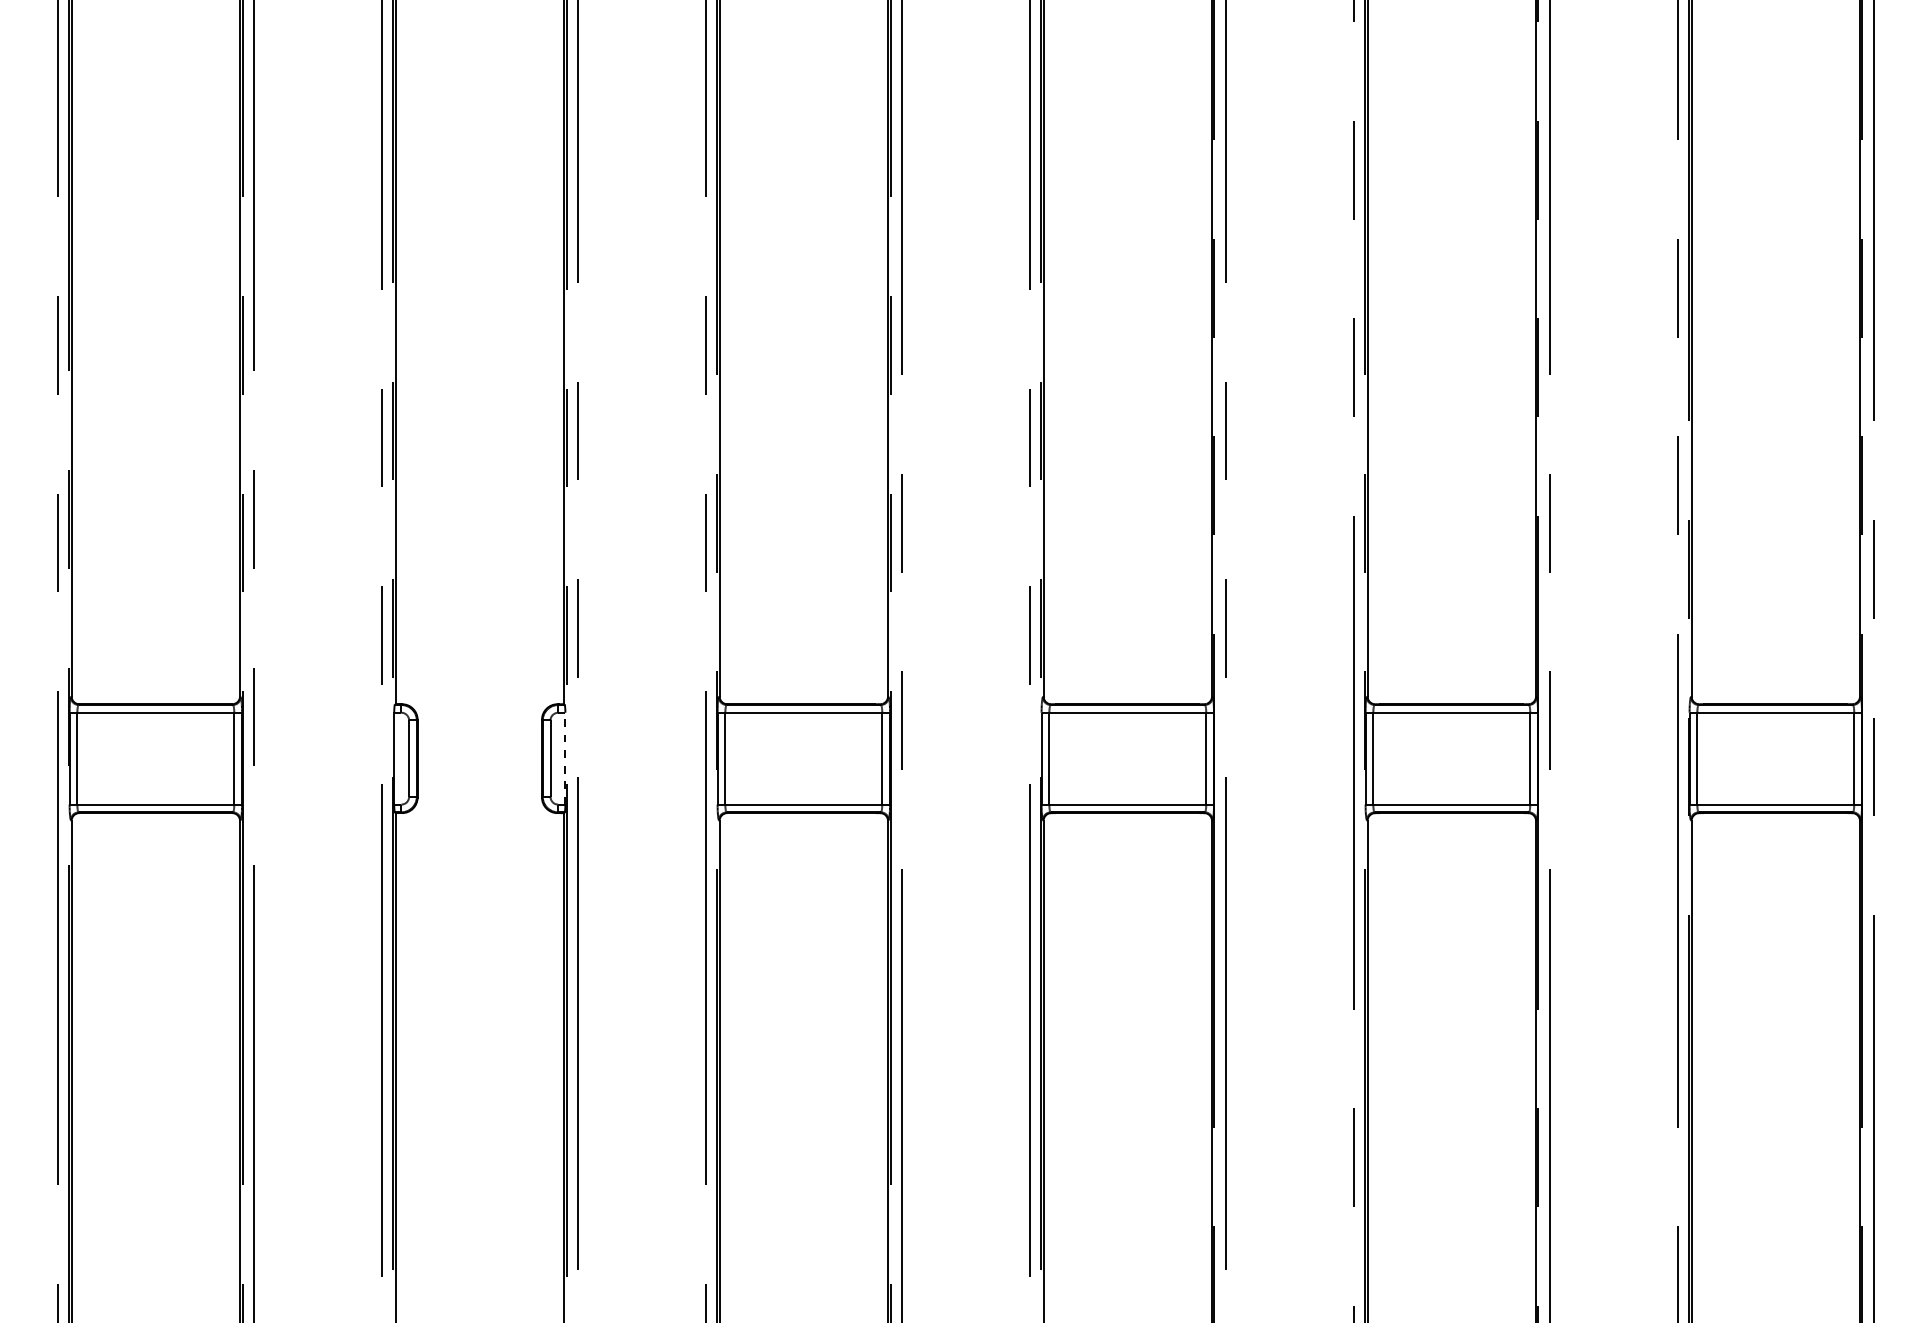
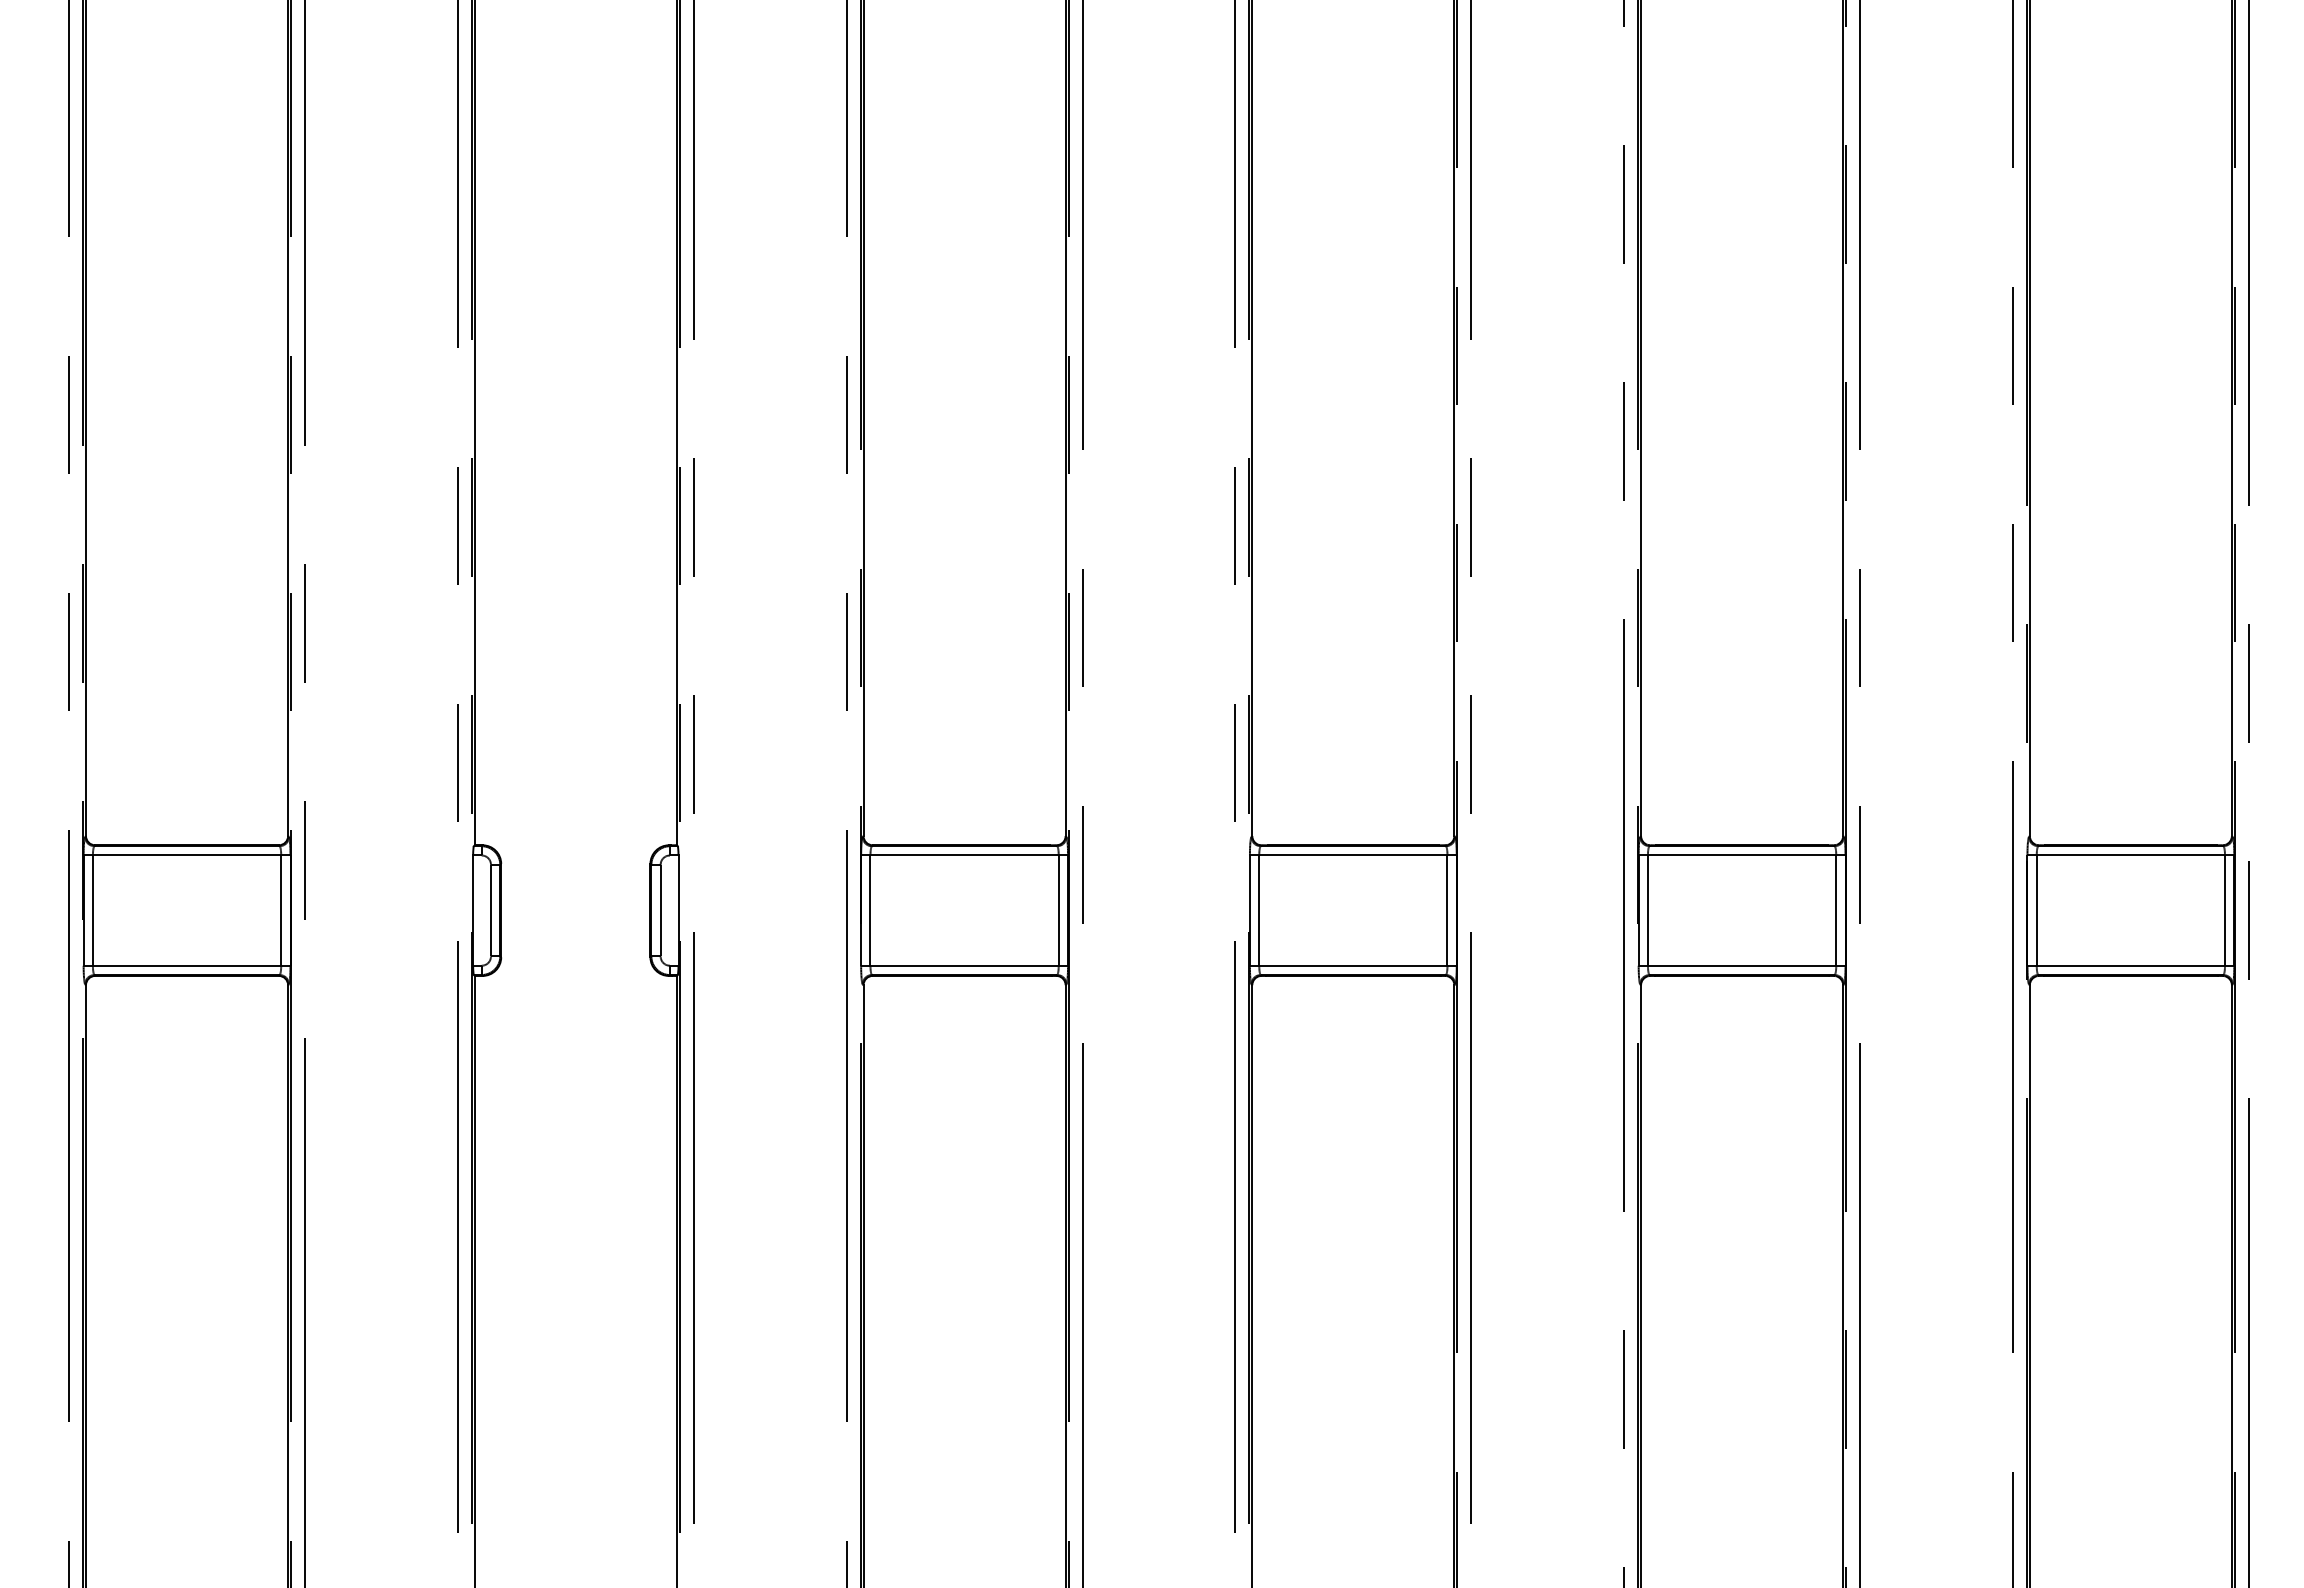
line: (565, 758) -> (678, 910), dashed -> solid

